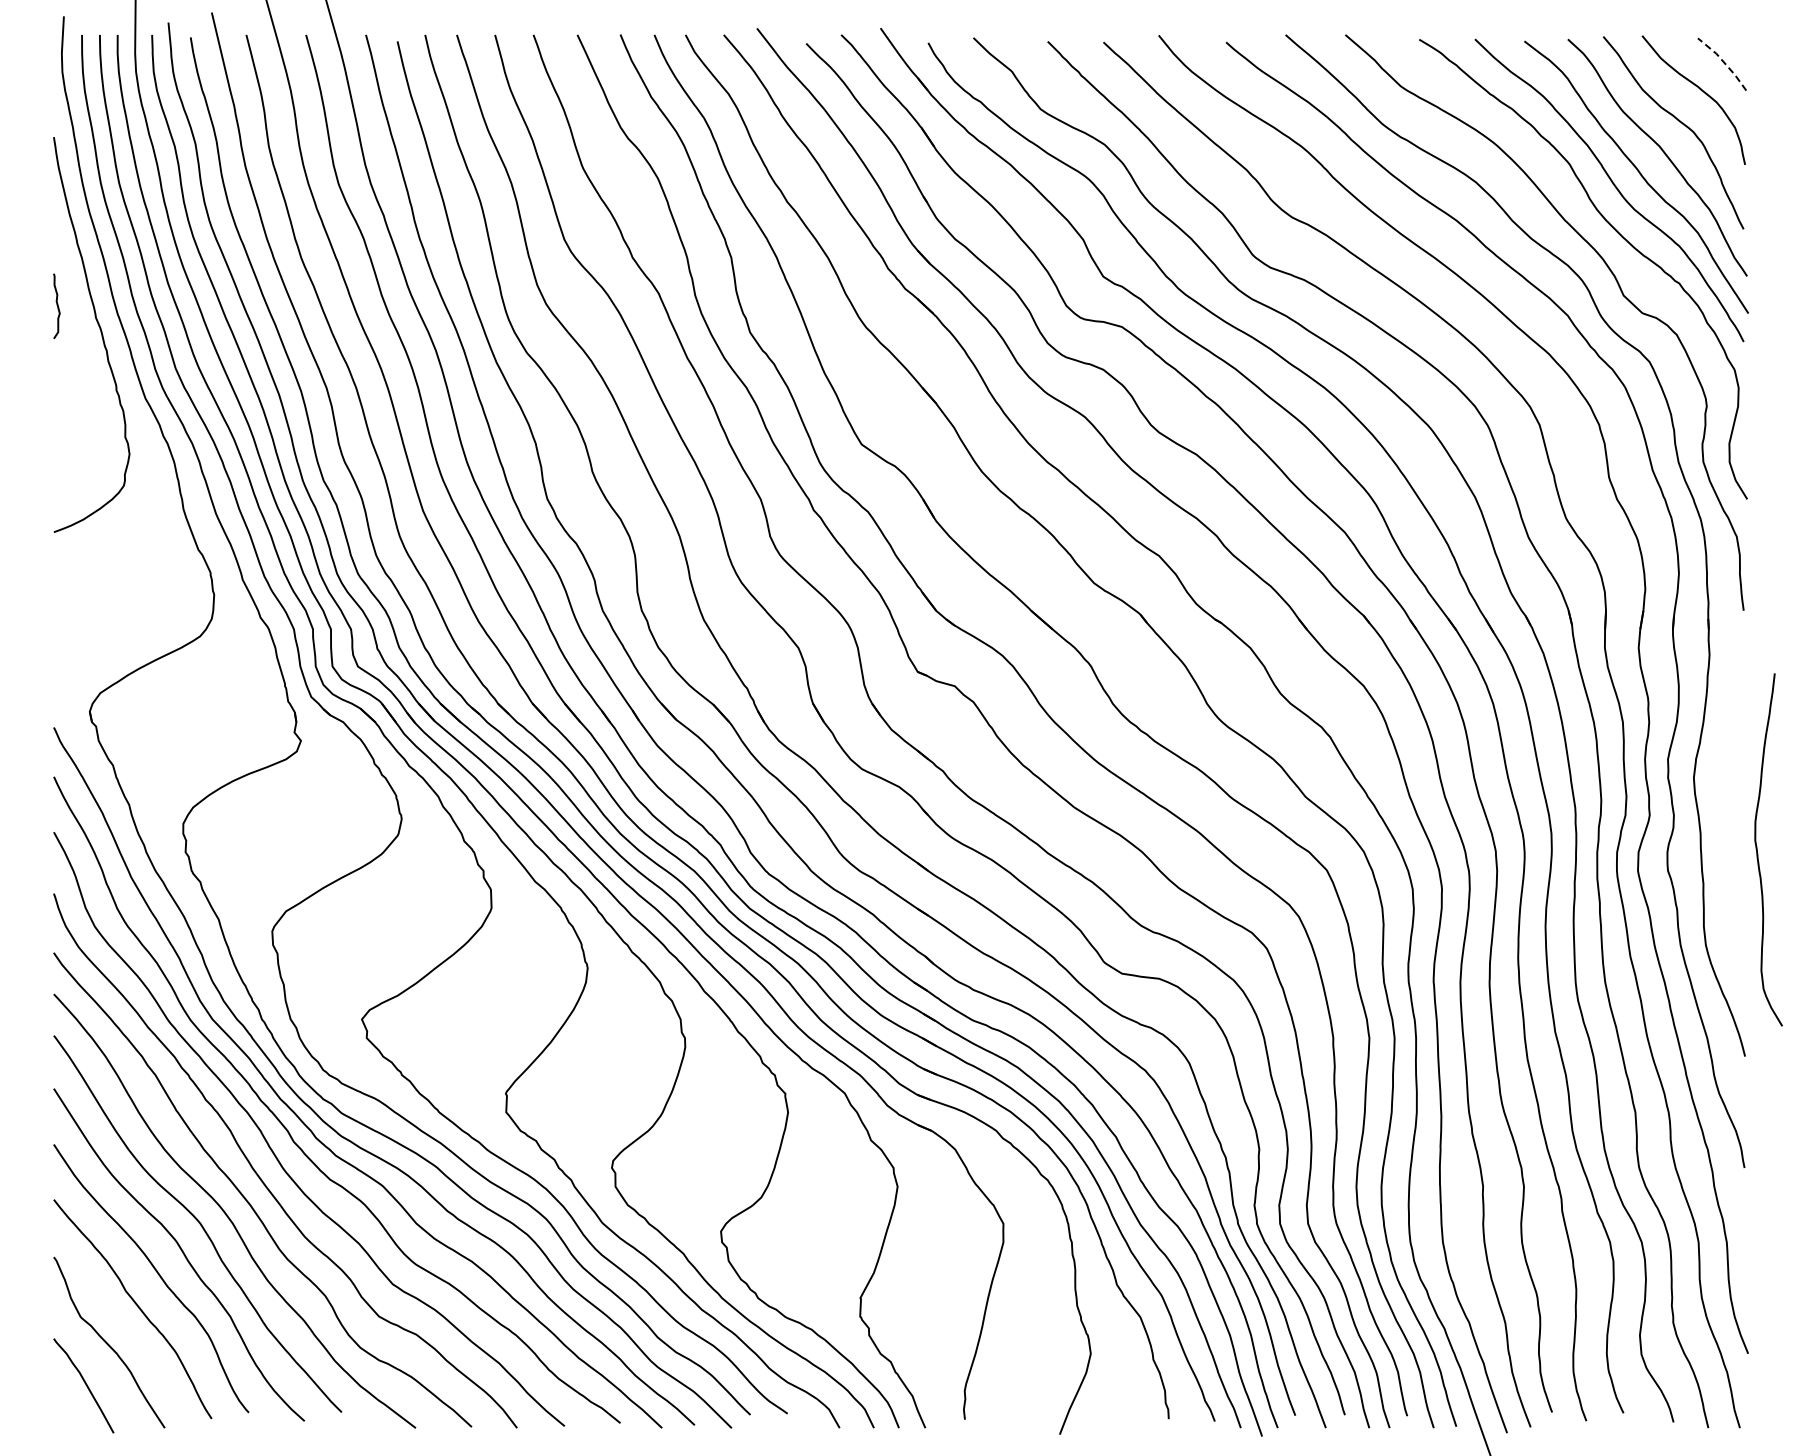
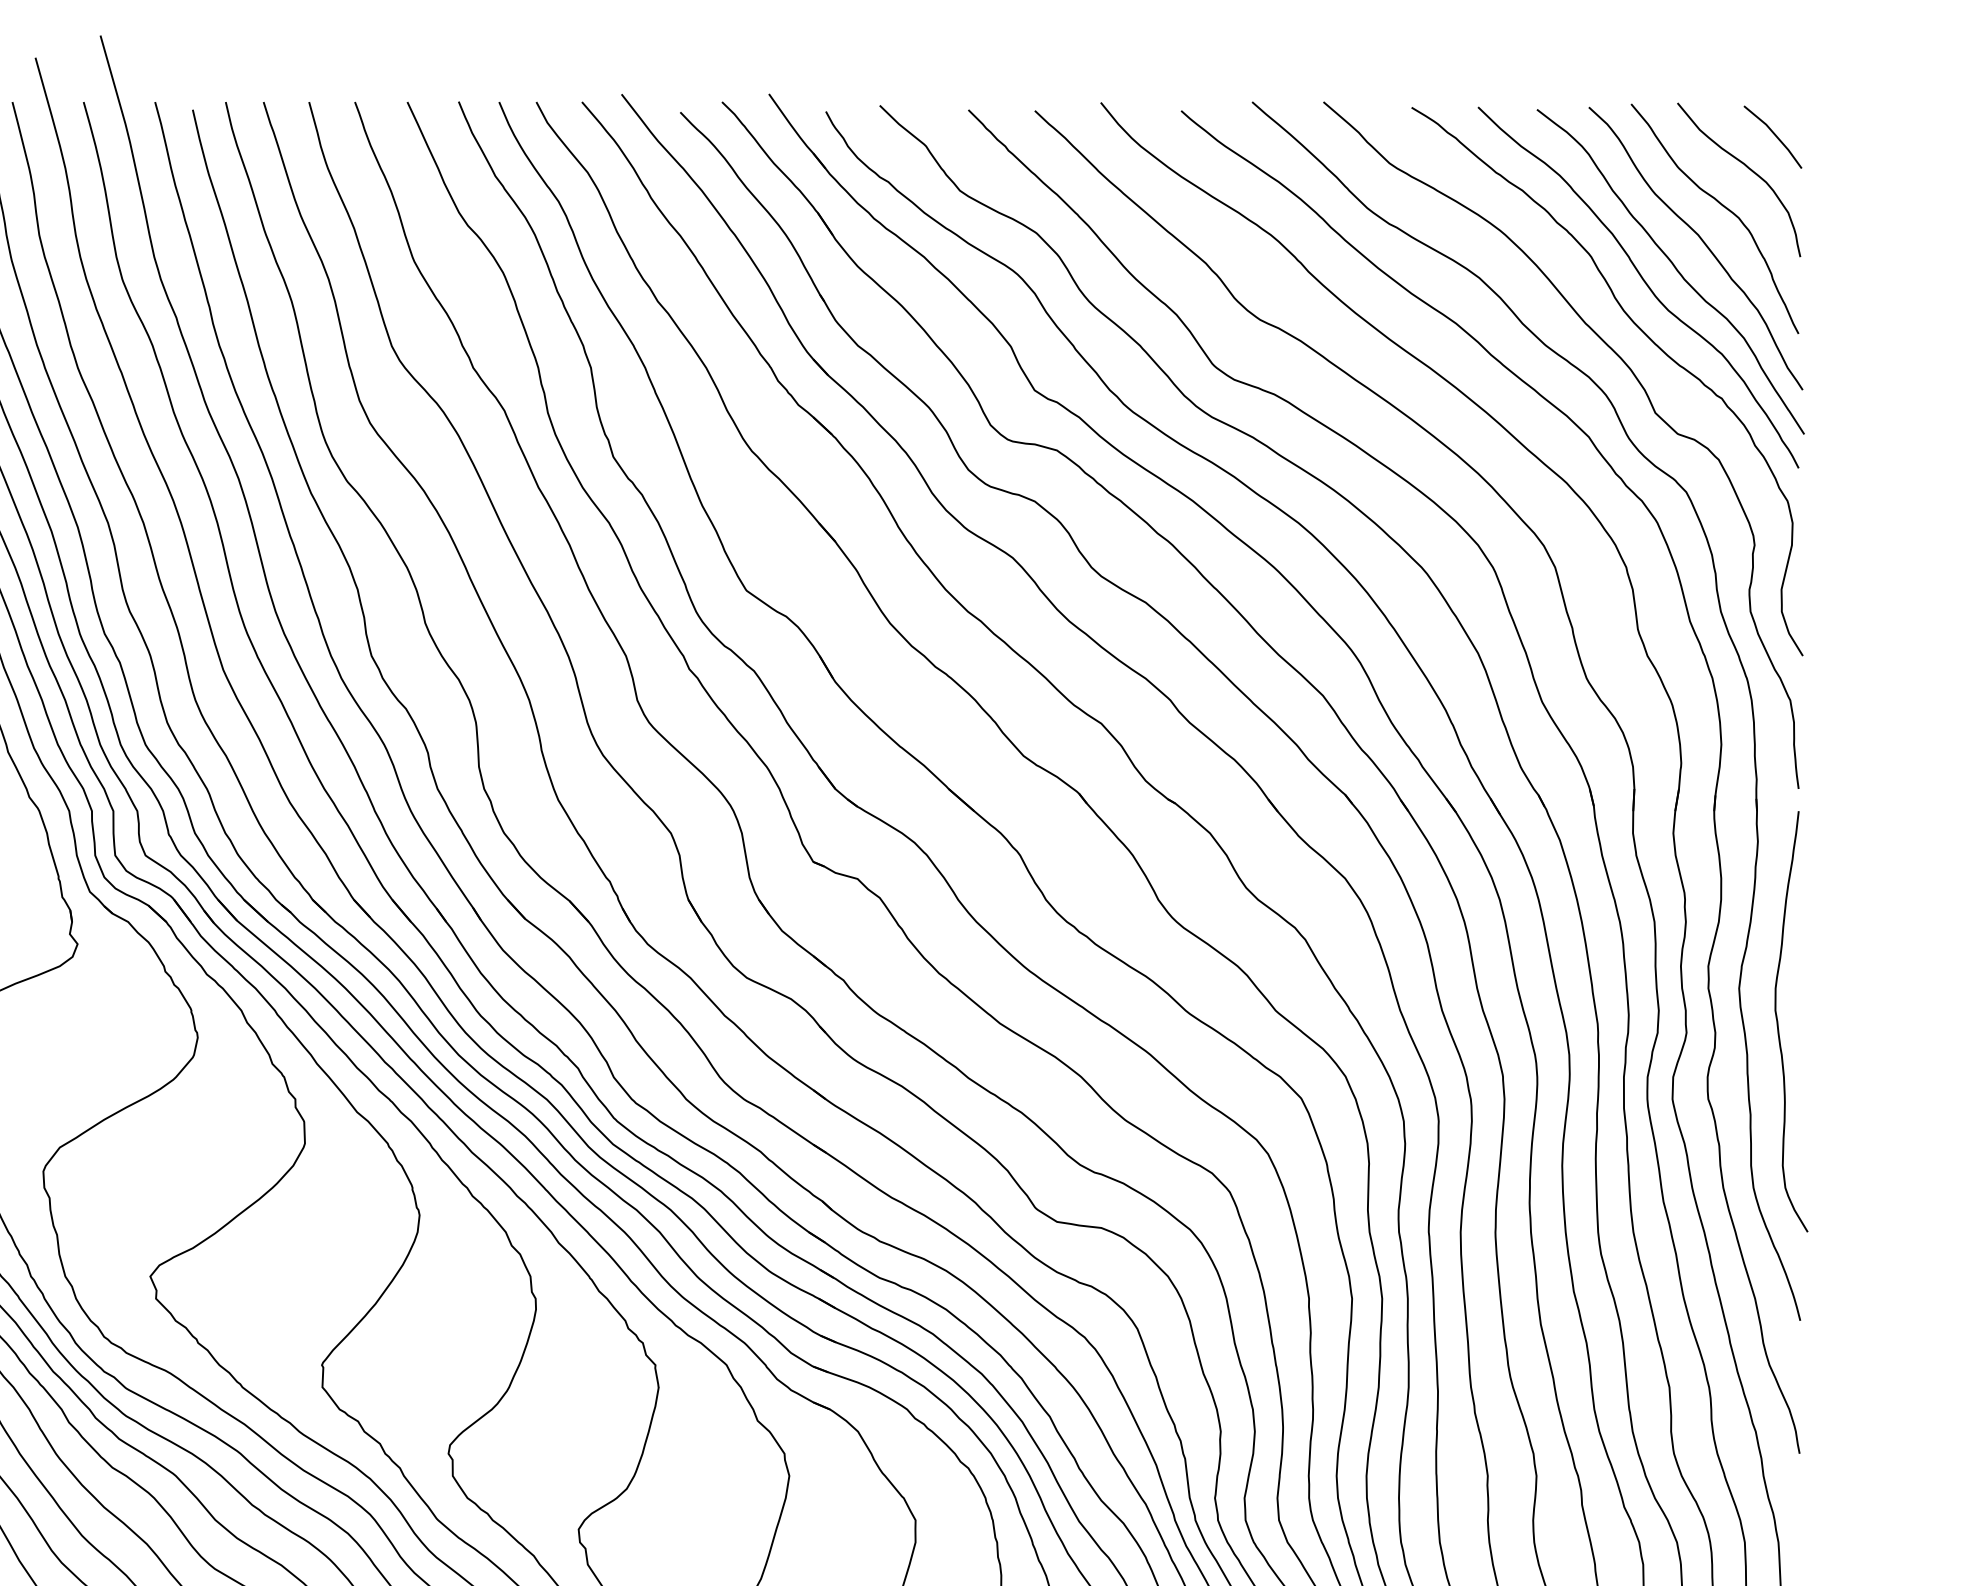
line: (1724, 62) -> (1775, 134), dashed -> solid
curve: (1758, 853) -> (1779, 1026), moved

